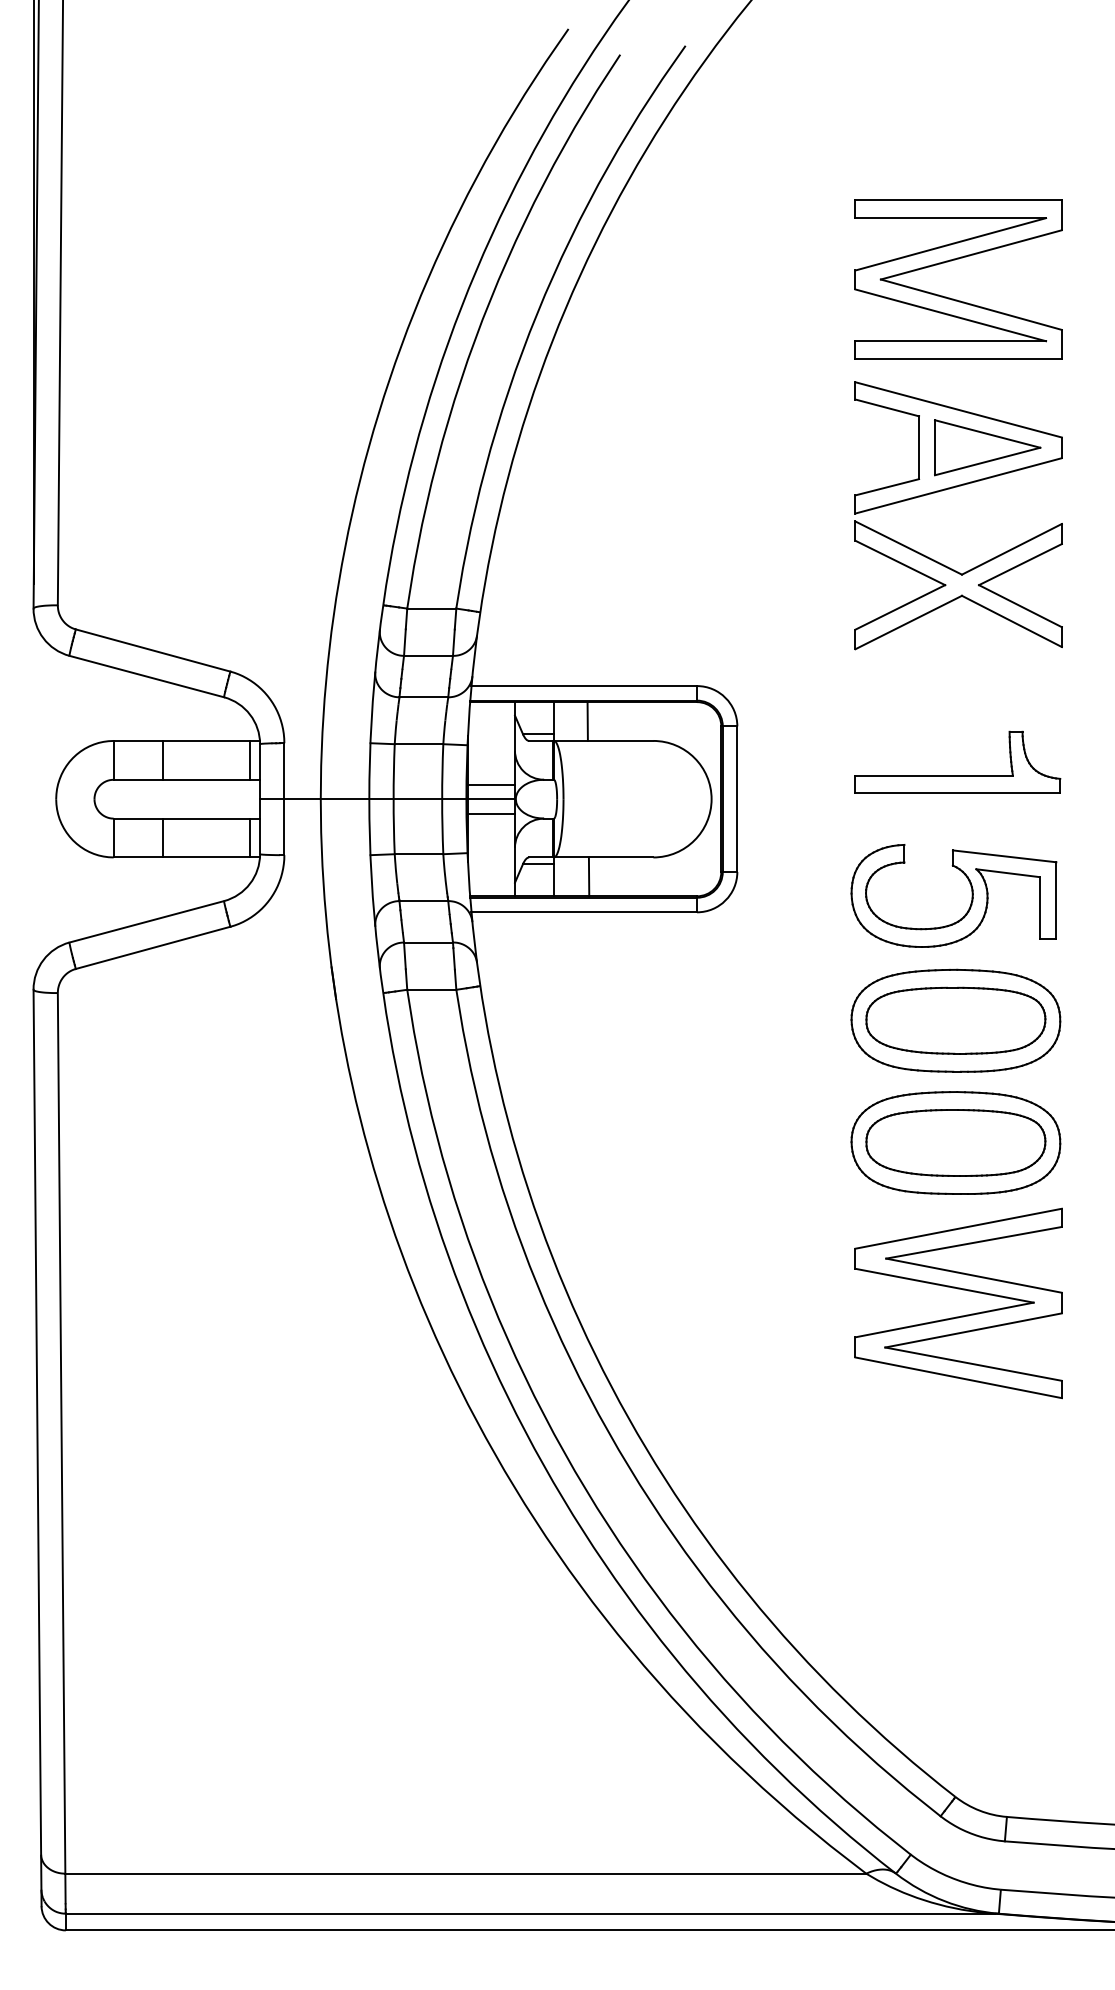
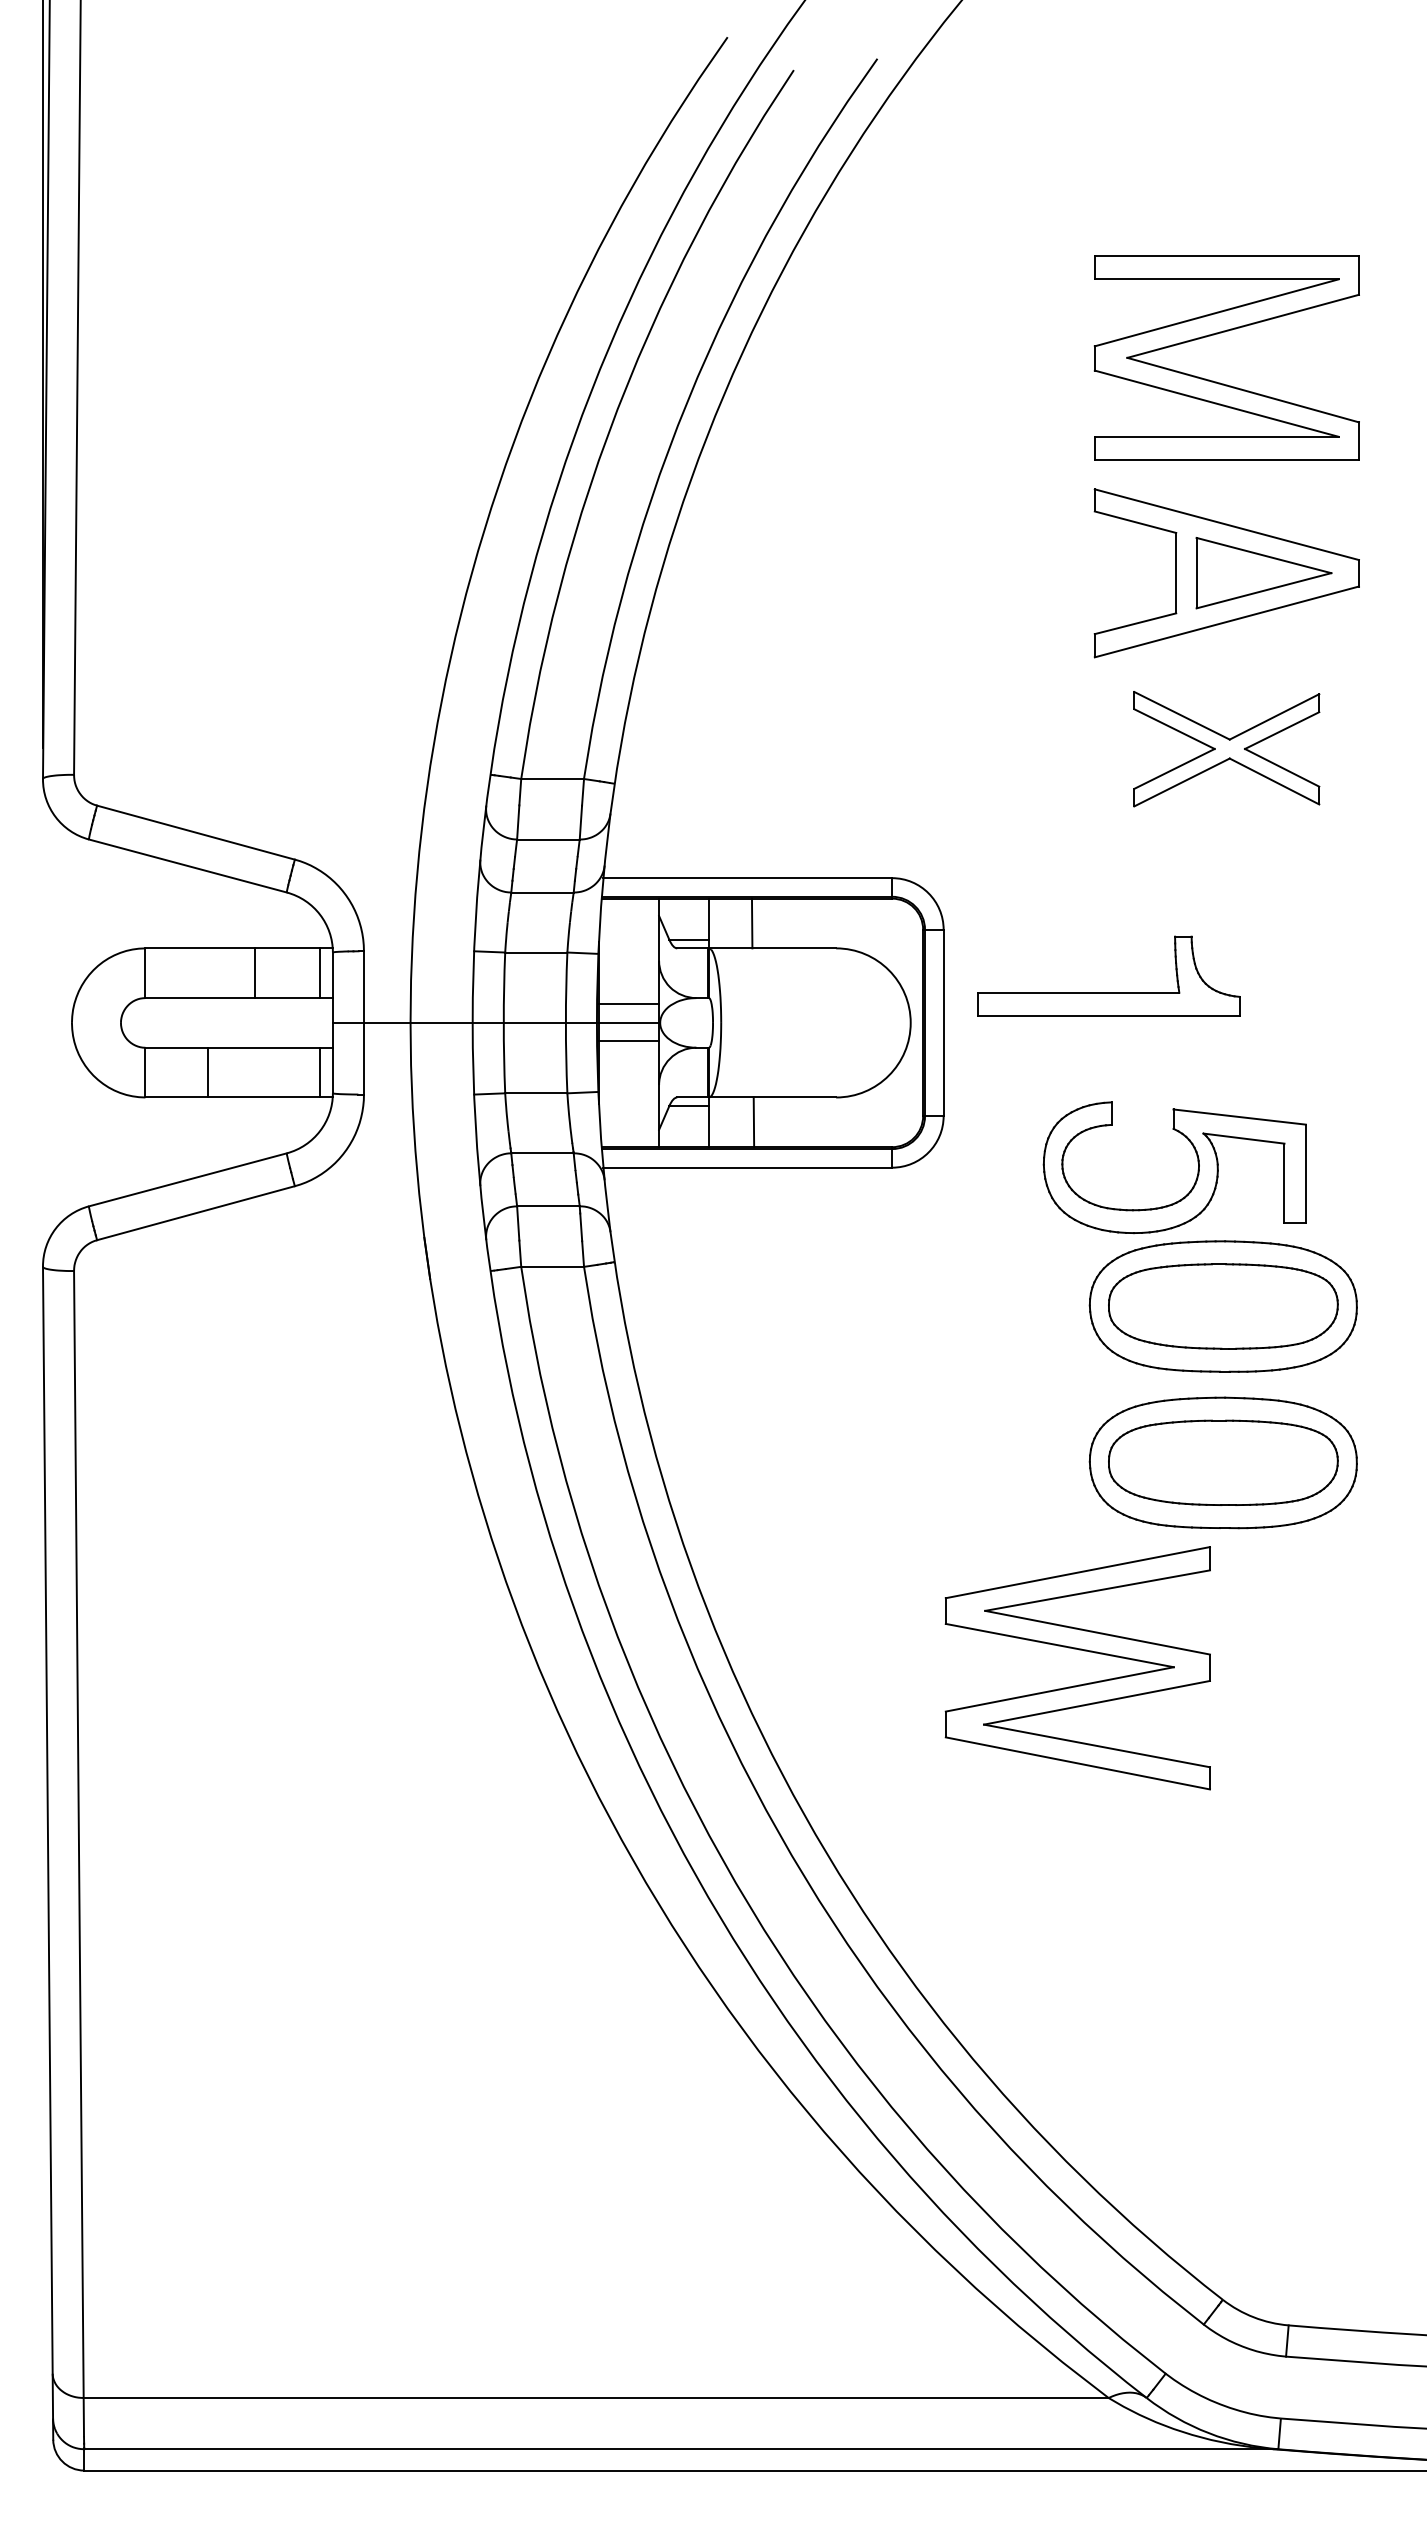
part: (958, 584) -> (1226, 748), size x0.7
line: (162, 760) -> (255, 973), moved
part: (957, 775) -> (1108, 992), moved
part: (971, 898) -> (1197, 1170), moved
part: (959, 1316) -> (1078, 1684), moved

